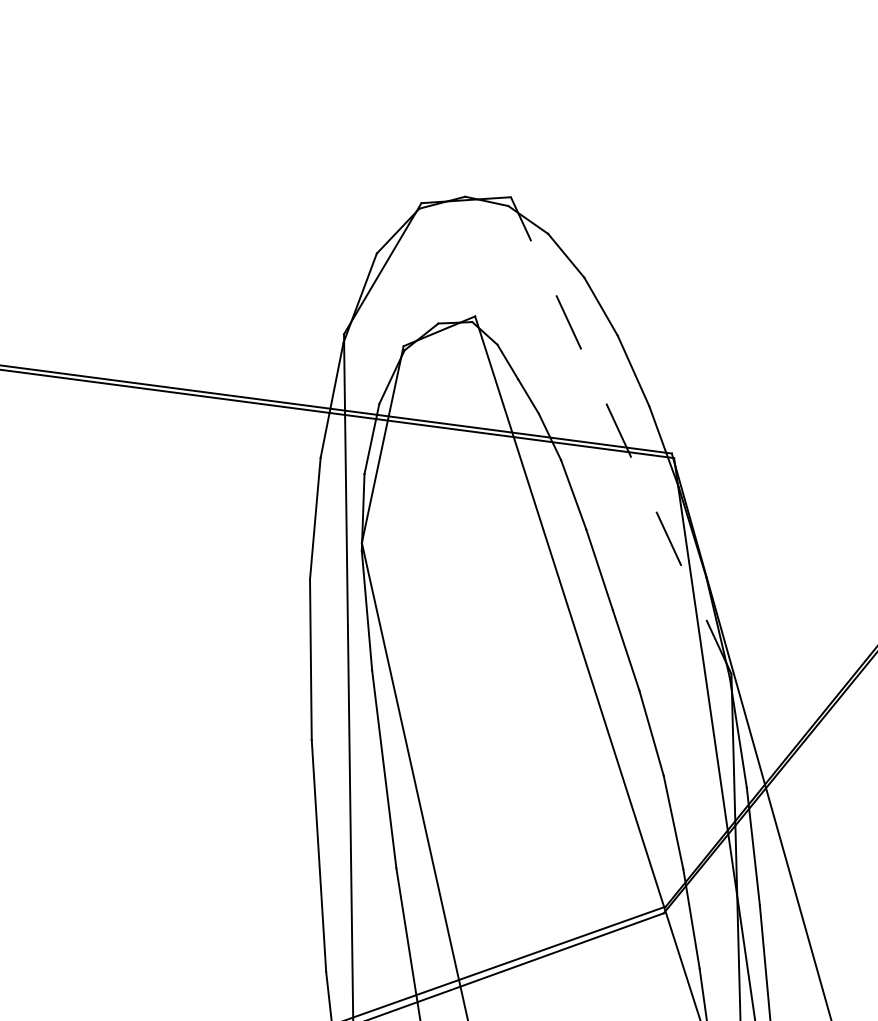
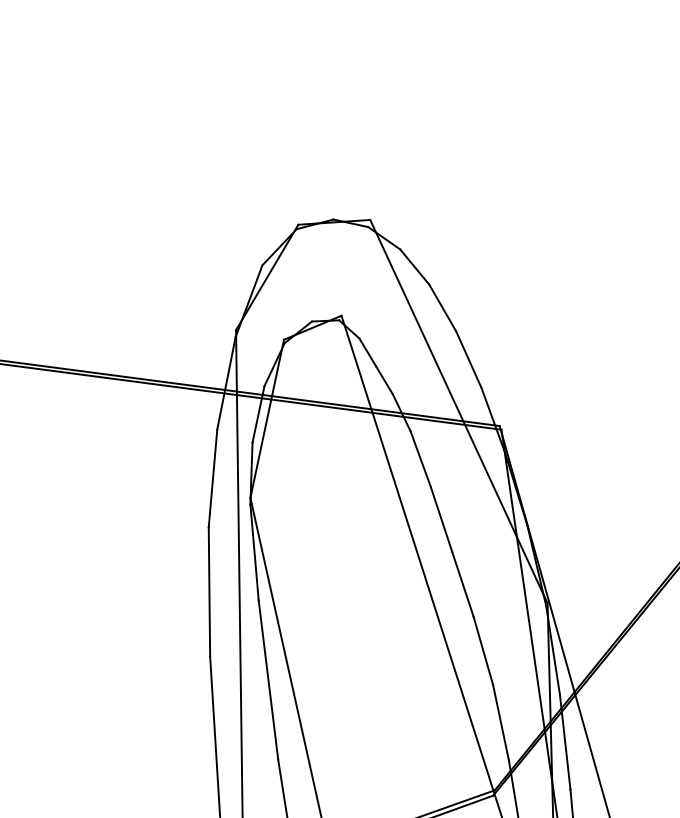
line: (621, 435) -> (459, 411), dashed -> solid

